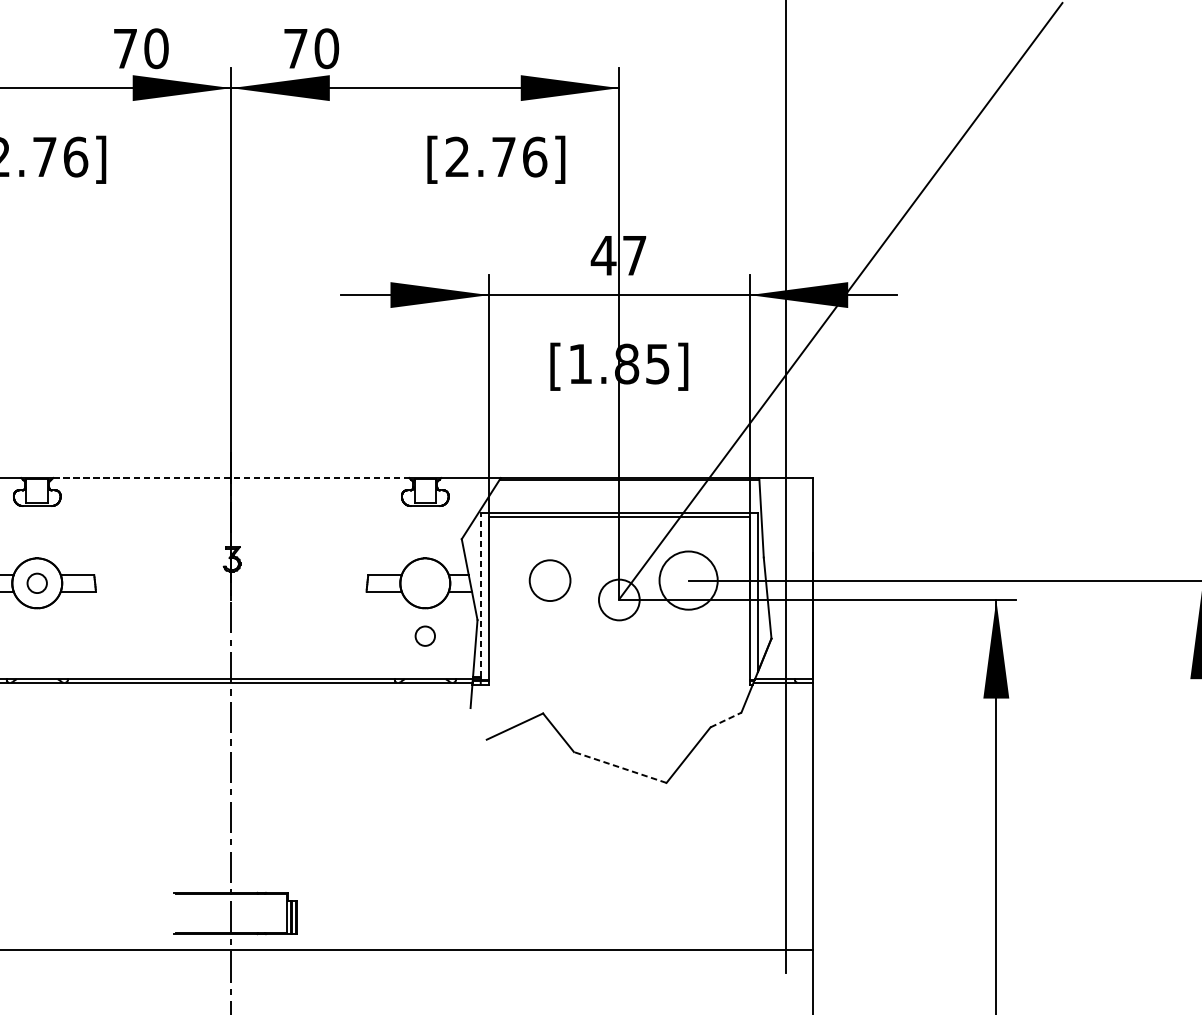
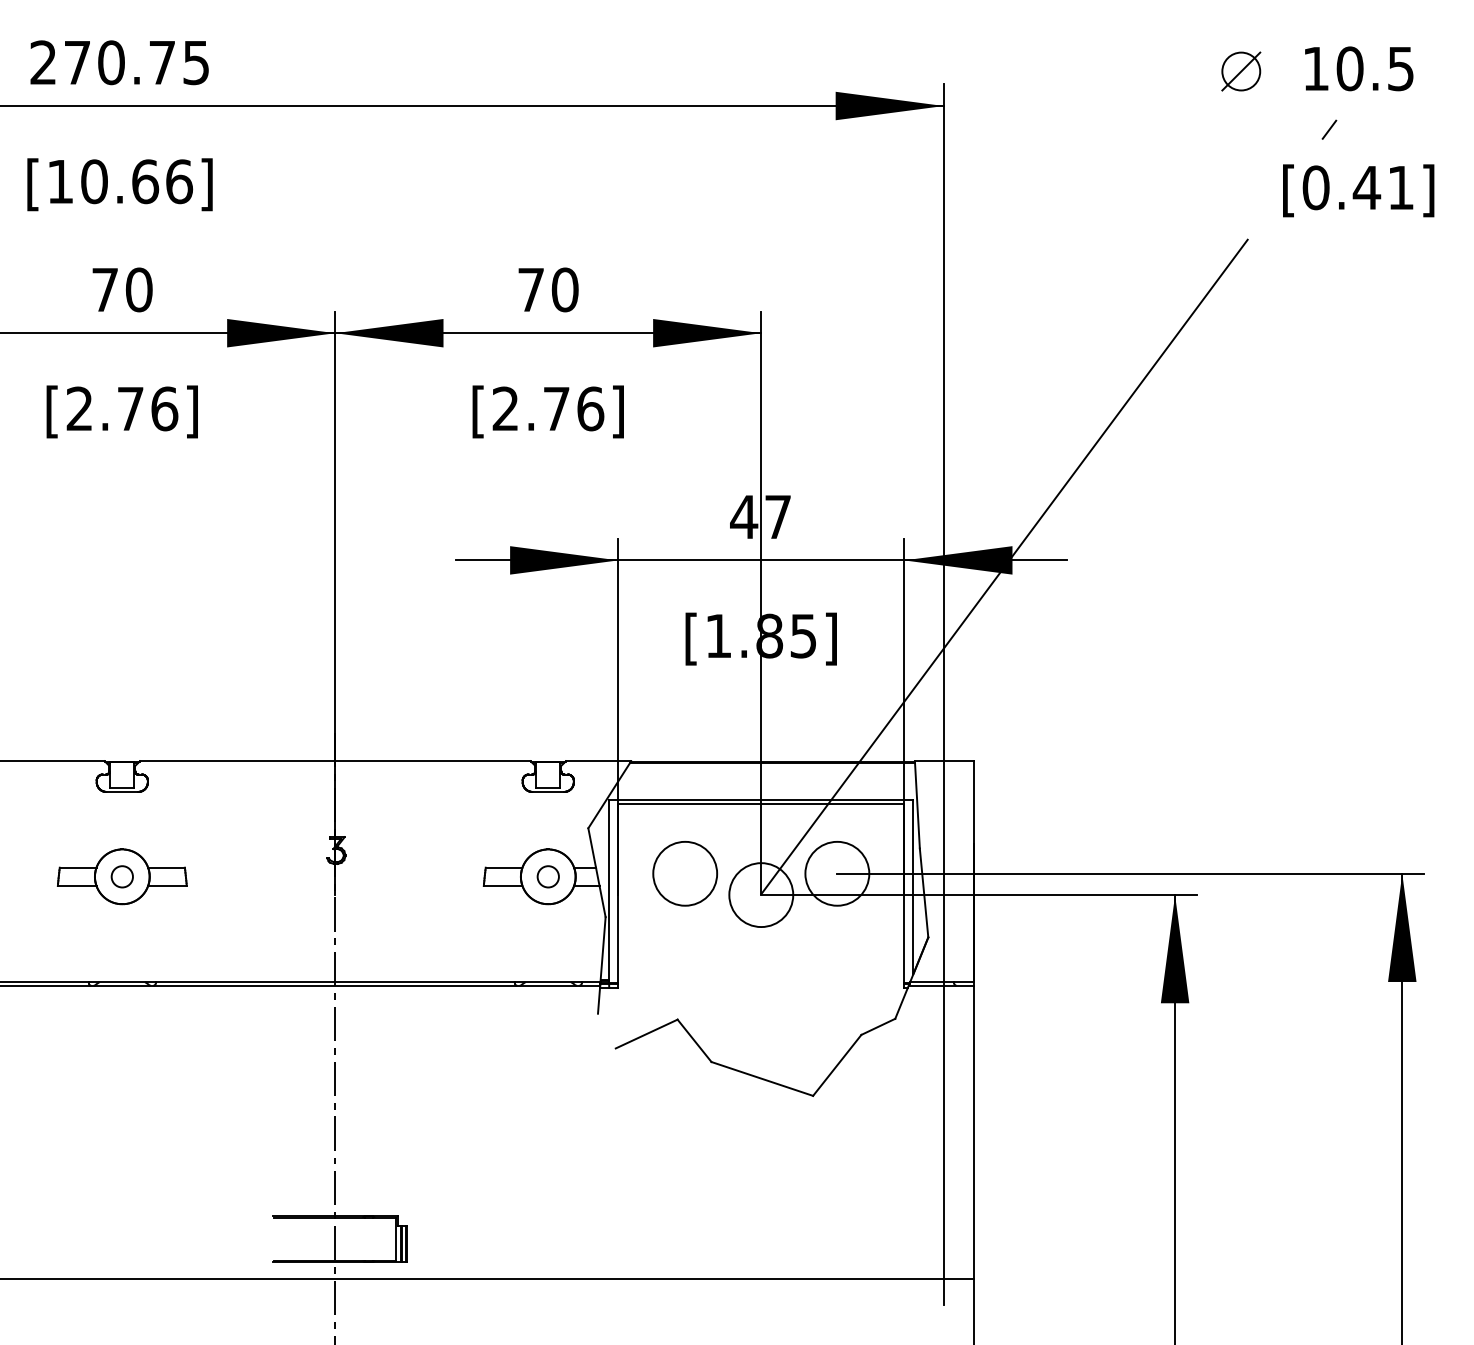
text: (141, 48) -> (122, 289), moved
text: (311, 48) -> (548, 289), moved
text: (495, 159) -> (547, 411), moved
line: (231, 478) -> (335, 761), dashed -> solid
circle: (550, 580) -> (685, 873), size x1.43
line: (481, 594) -> (609, 889), dashed -> solid
circle: (619, 600) -> (761, 895), size x1.43
circle: (424, 635) -> (547, 876), moved
line: (726, 719) -> (878, 1026), dashed -> solid
line: (620, 767) -> (762, 1078), dashed -> solid

